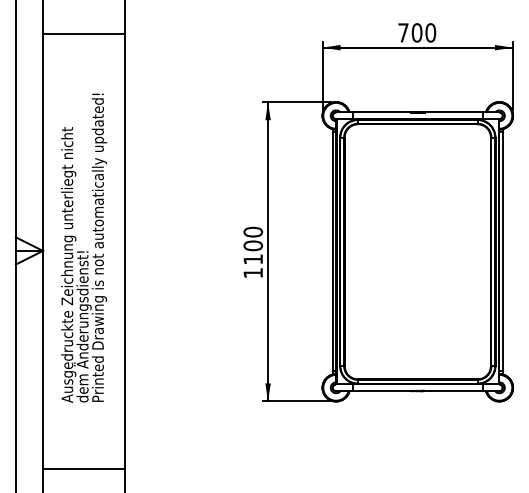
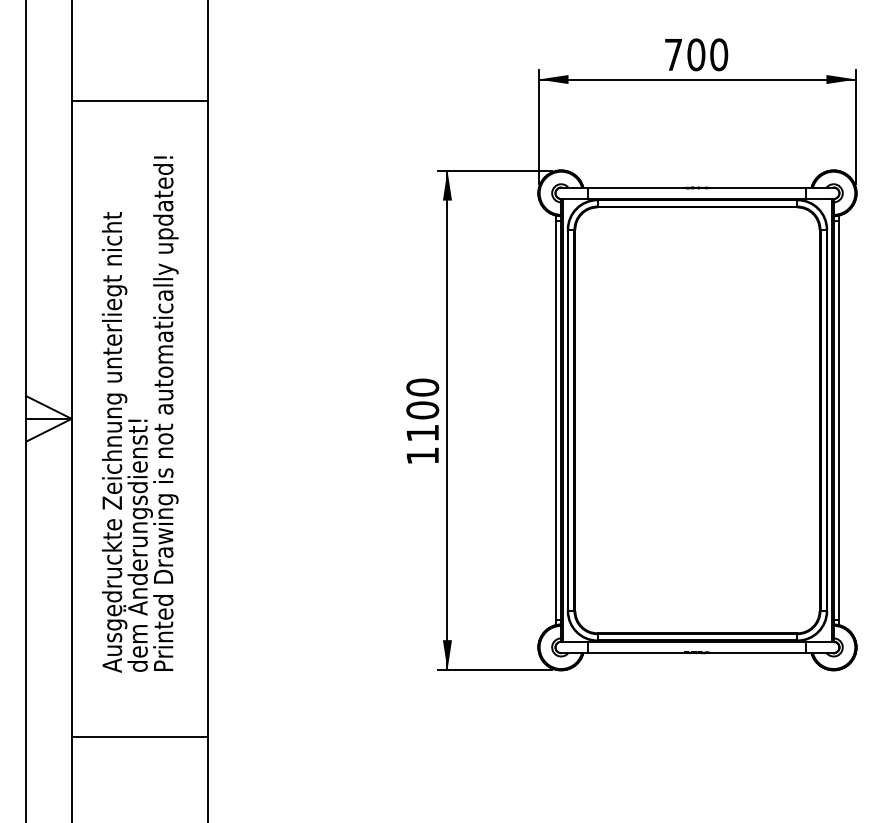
line: (83, 33) -> (139, 100), moved
line: (83, 469) -> (139, 737), moved

